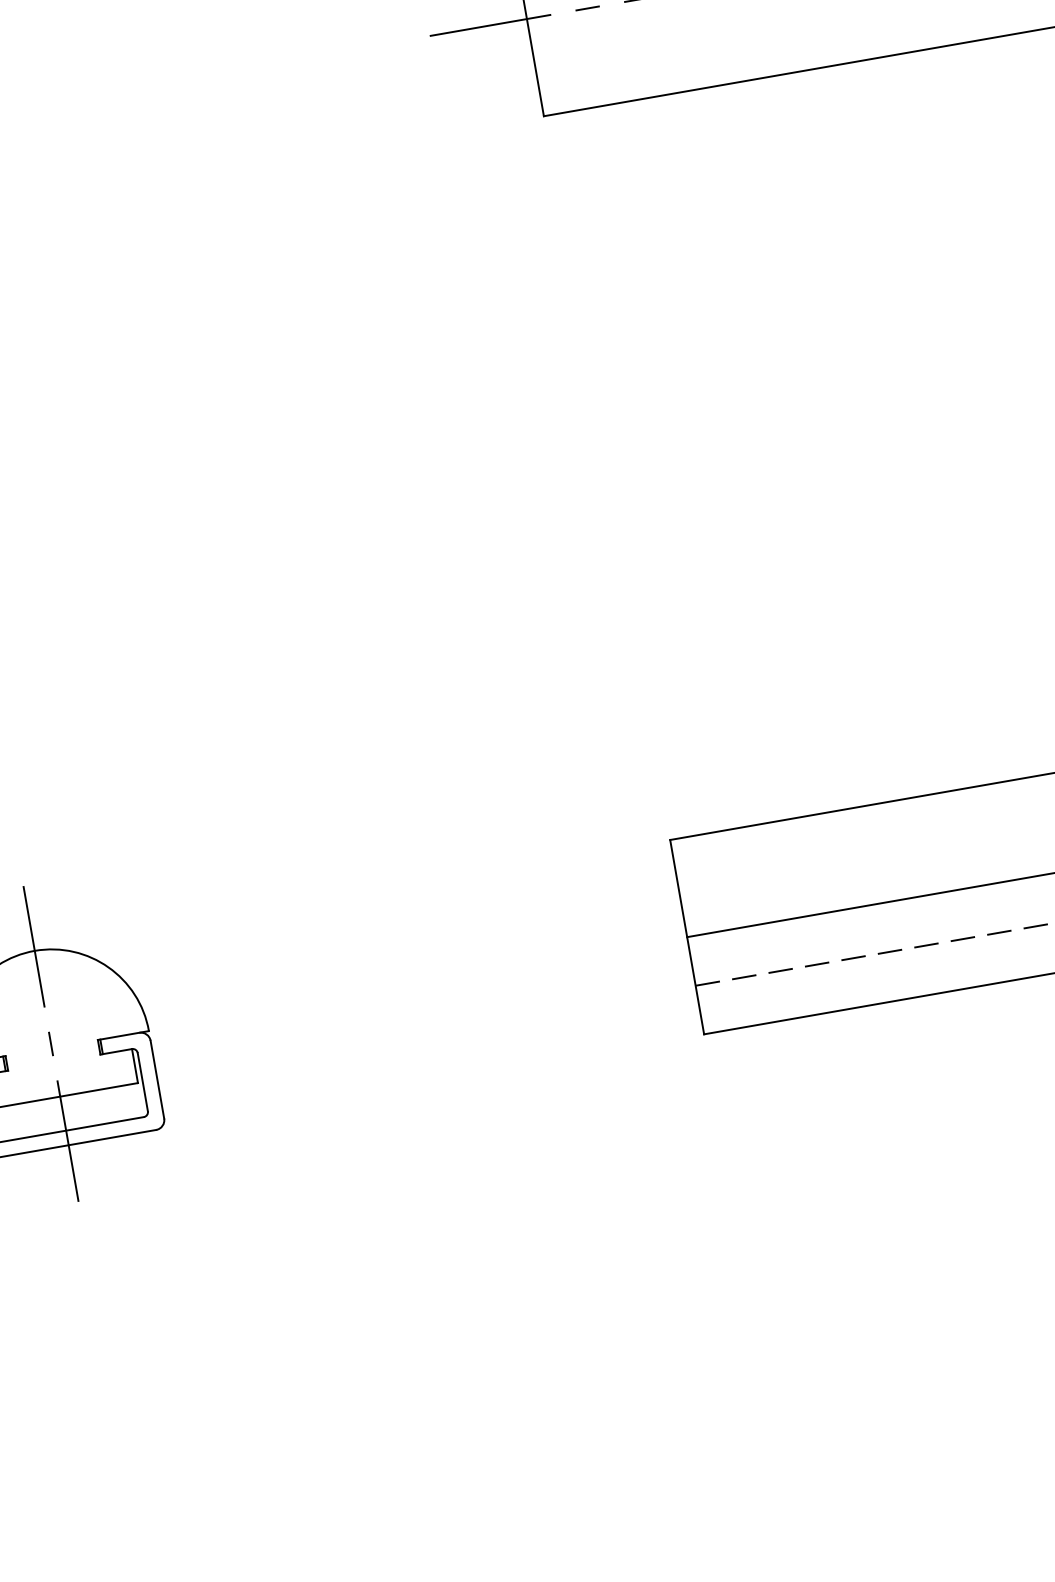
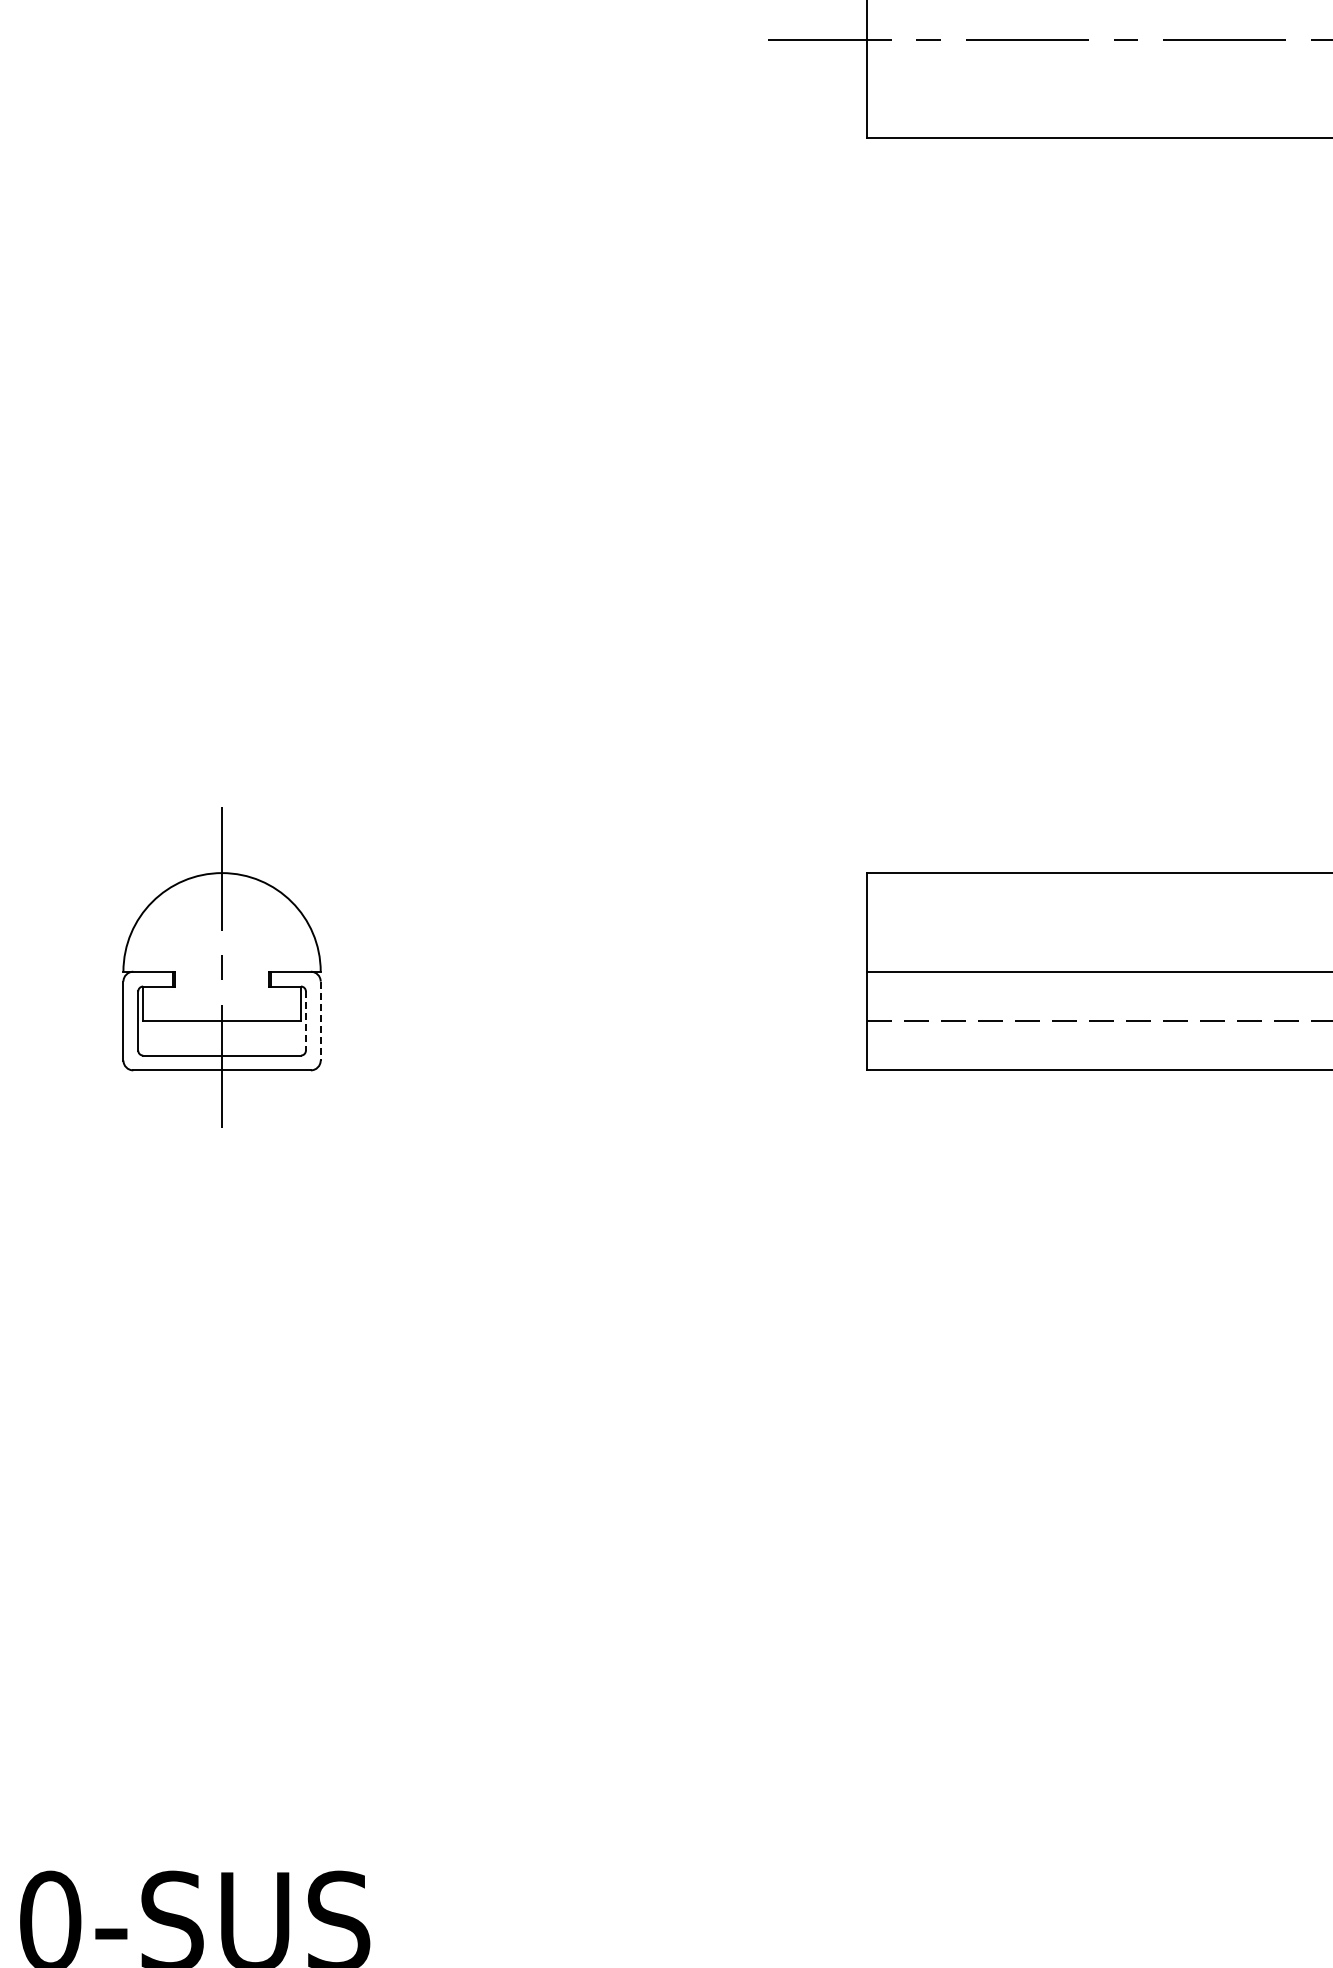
line: (157, 1080) -> (320, 1021), solid -> dashed
line: (142, 1082) -> (305, 1021), solid -> dashed

